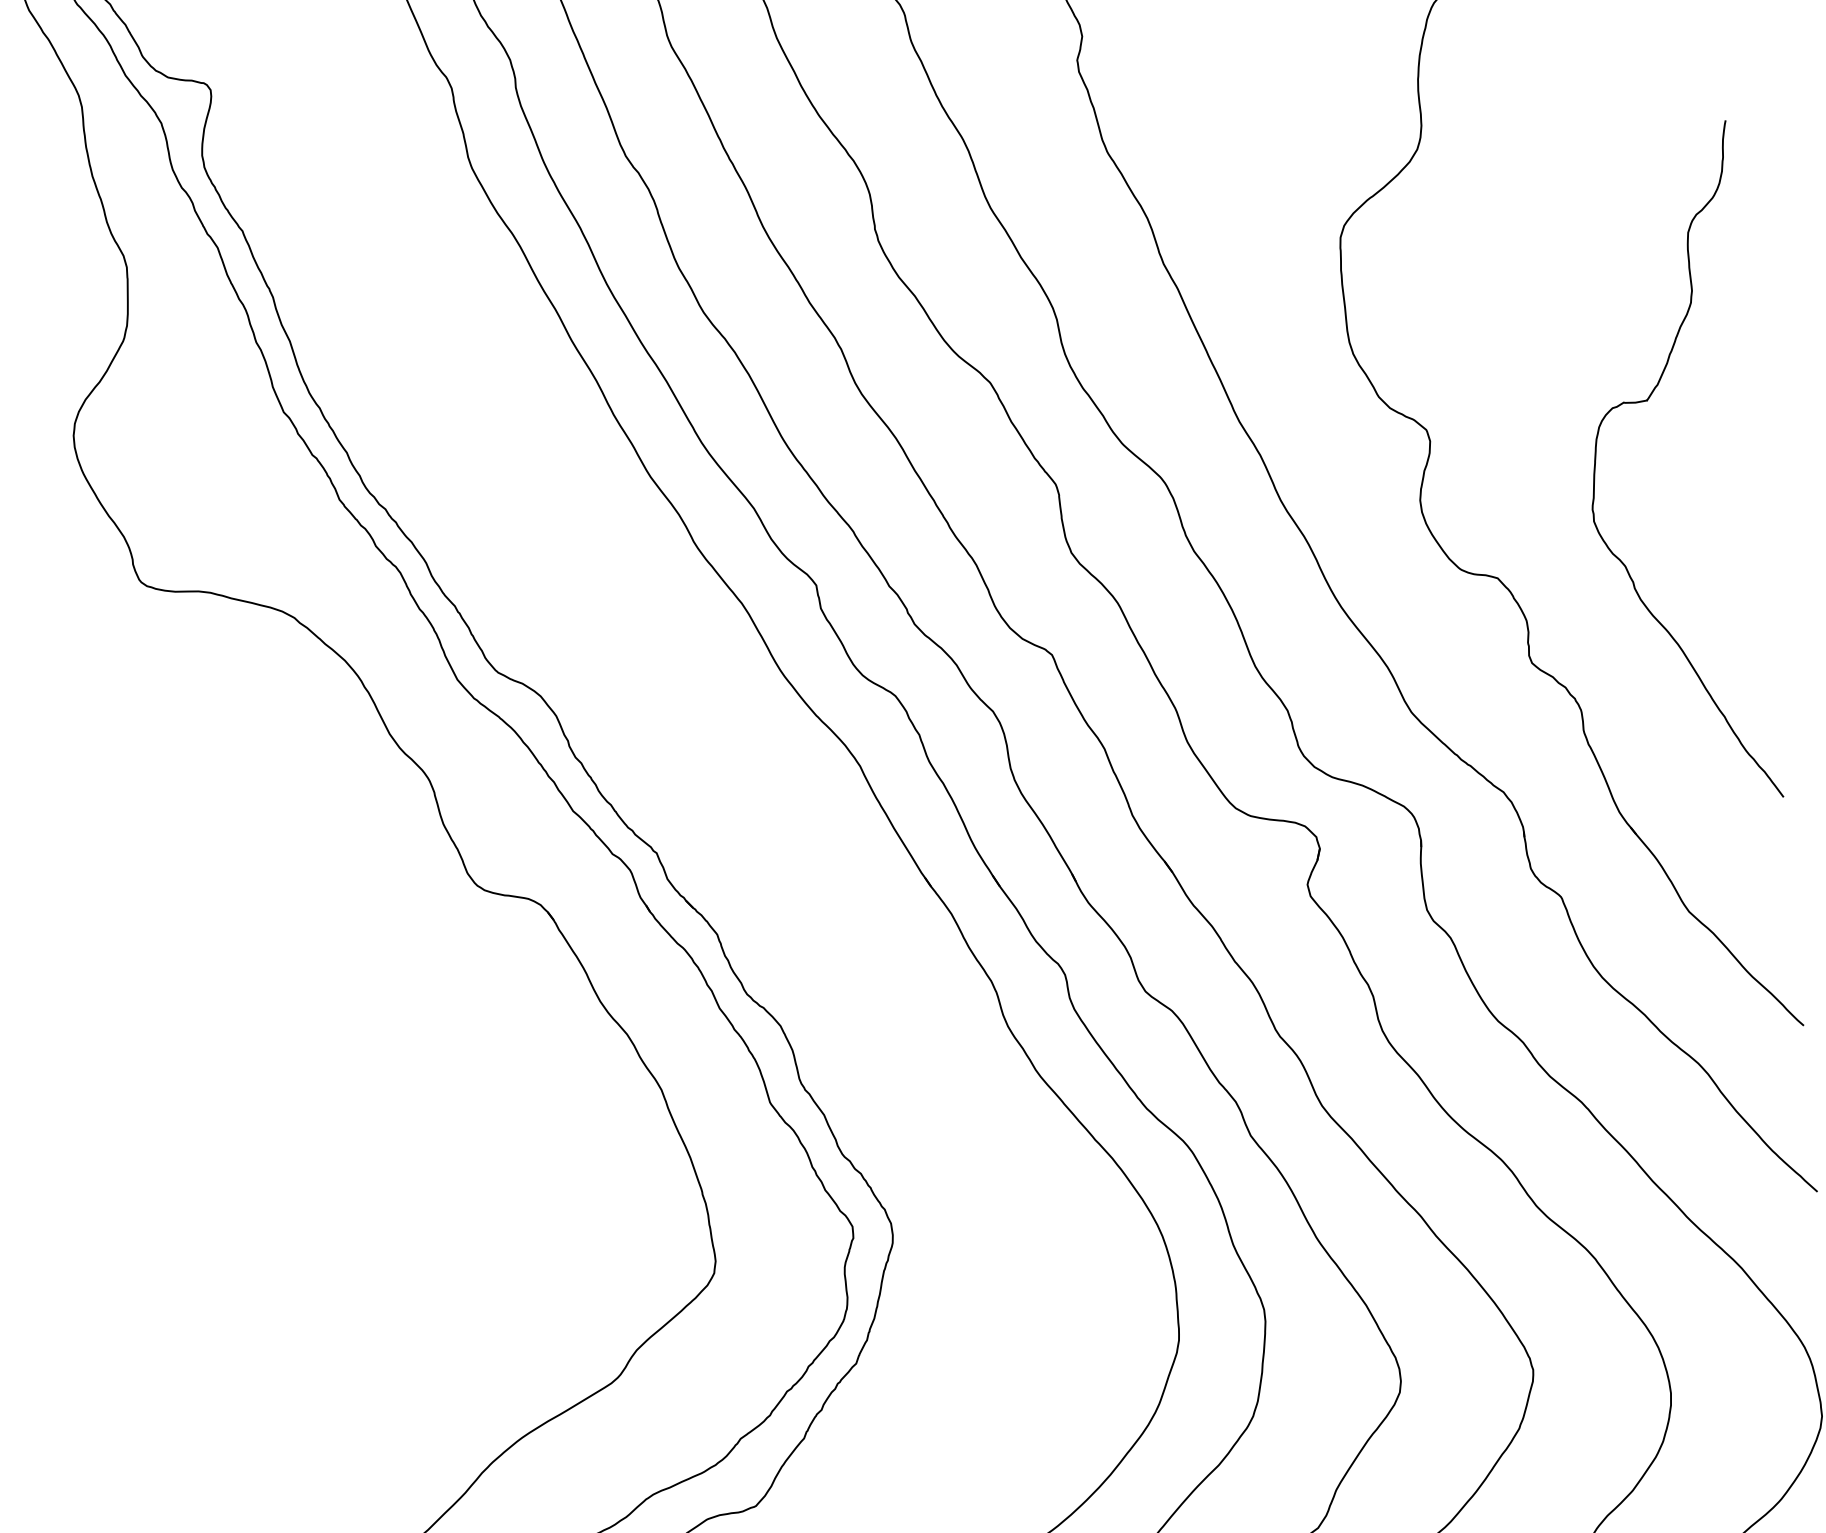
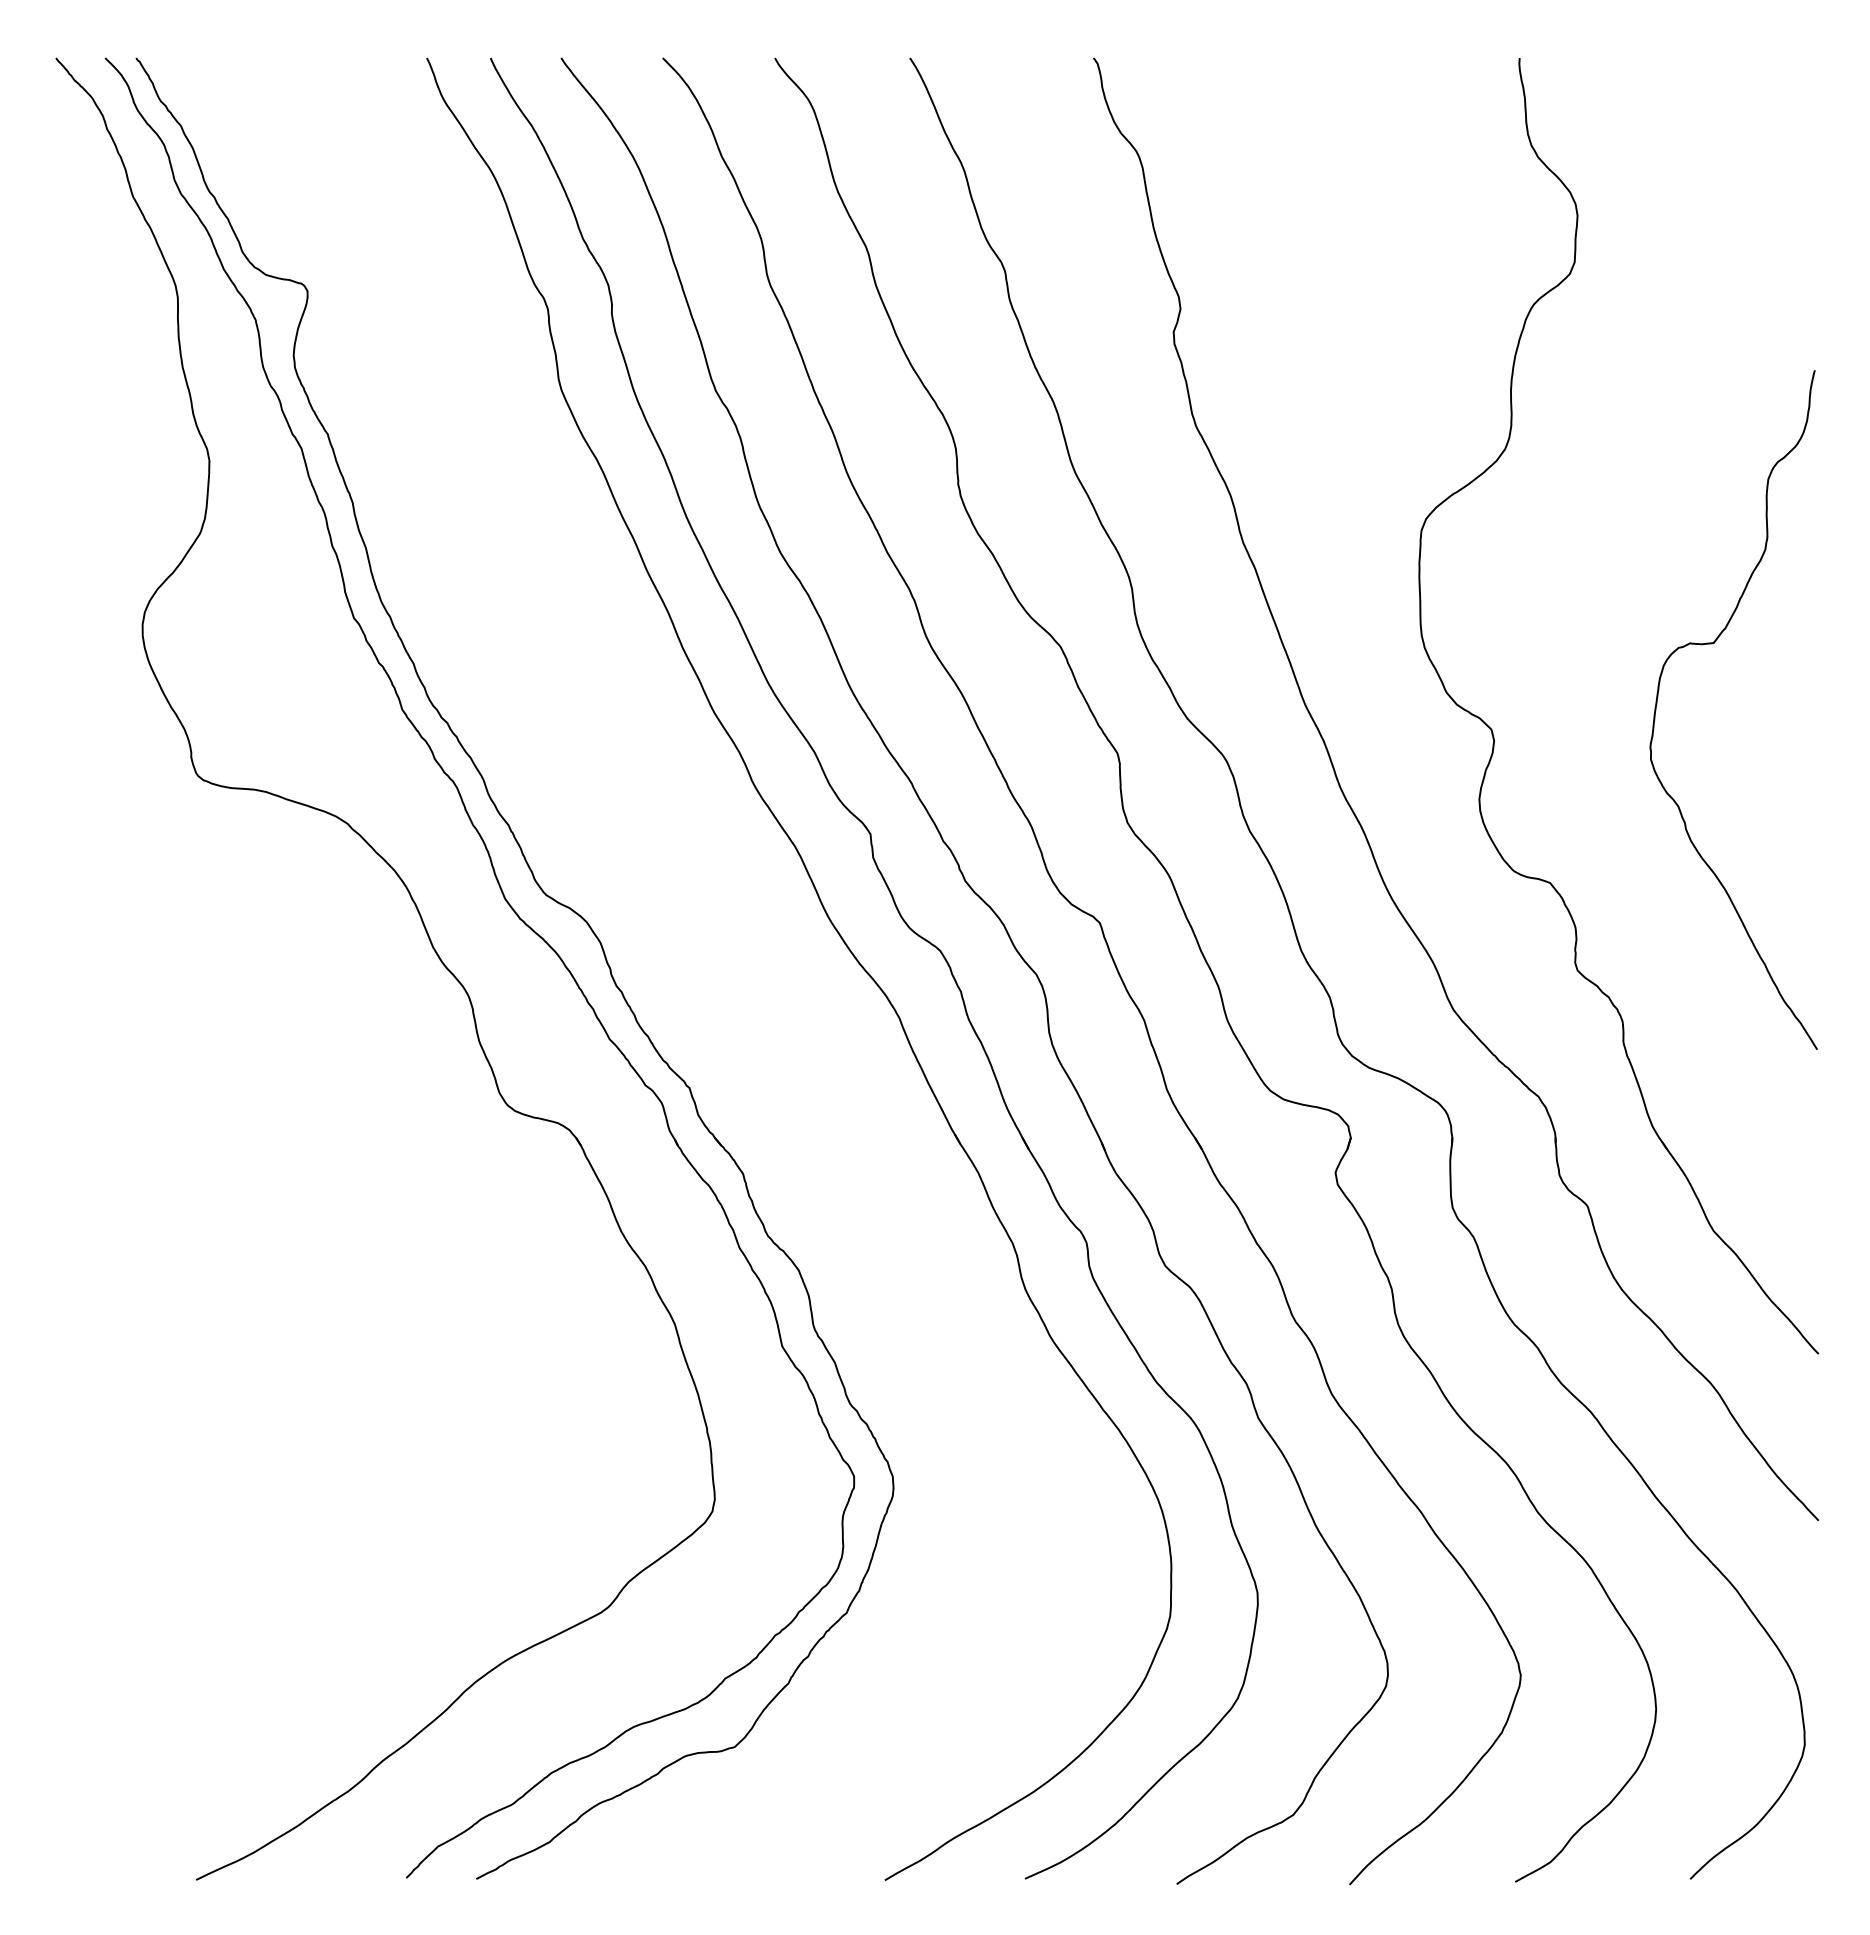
curve: (1646, 402) -> (1712, 644), moved

